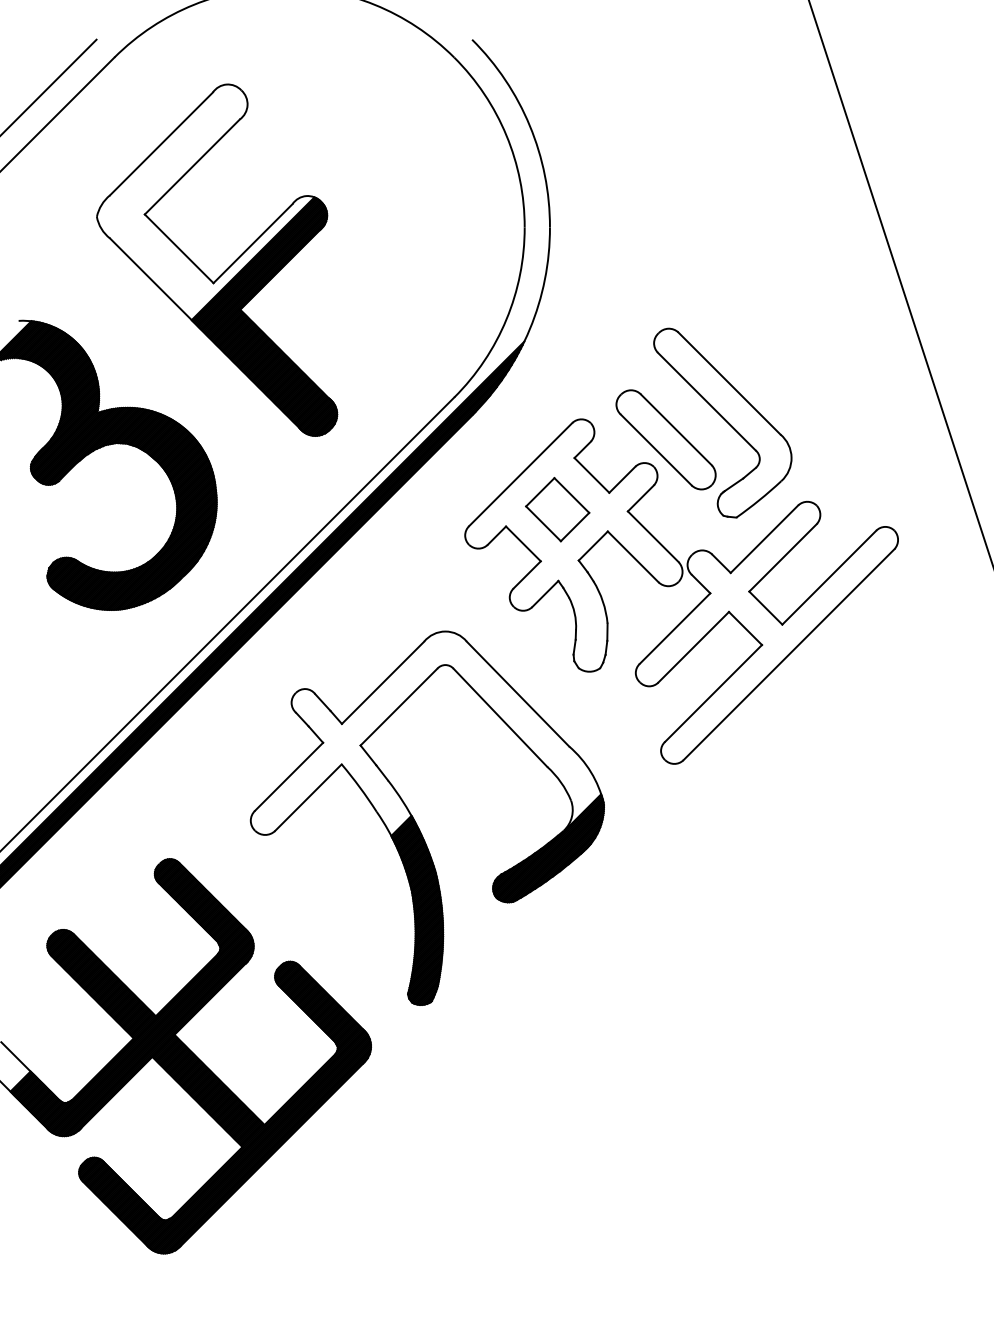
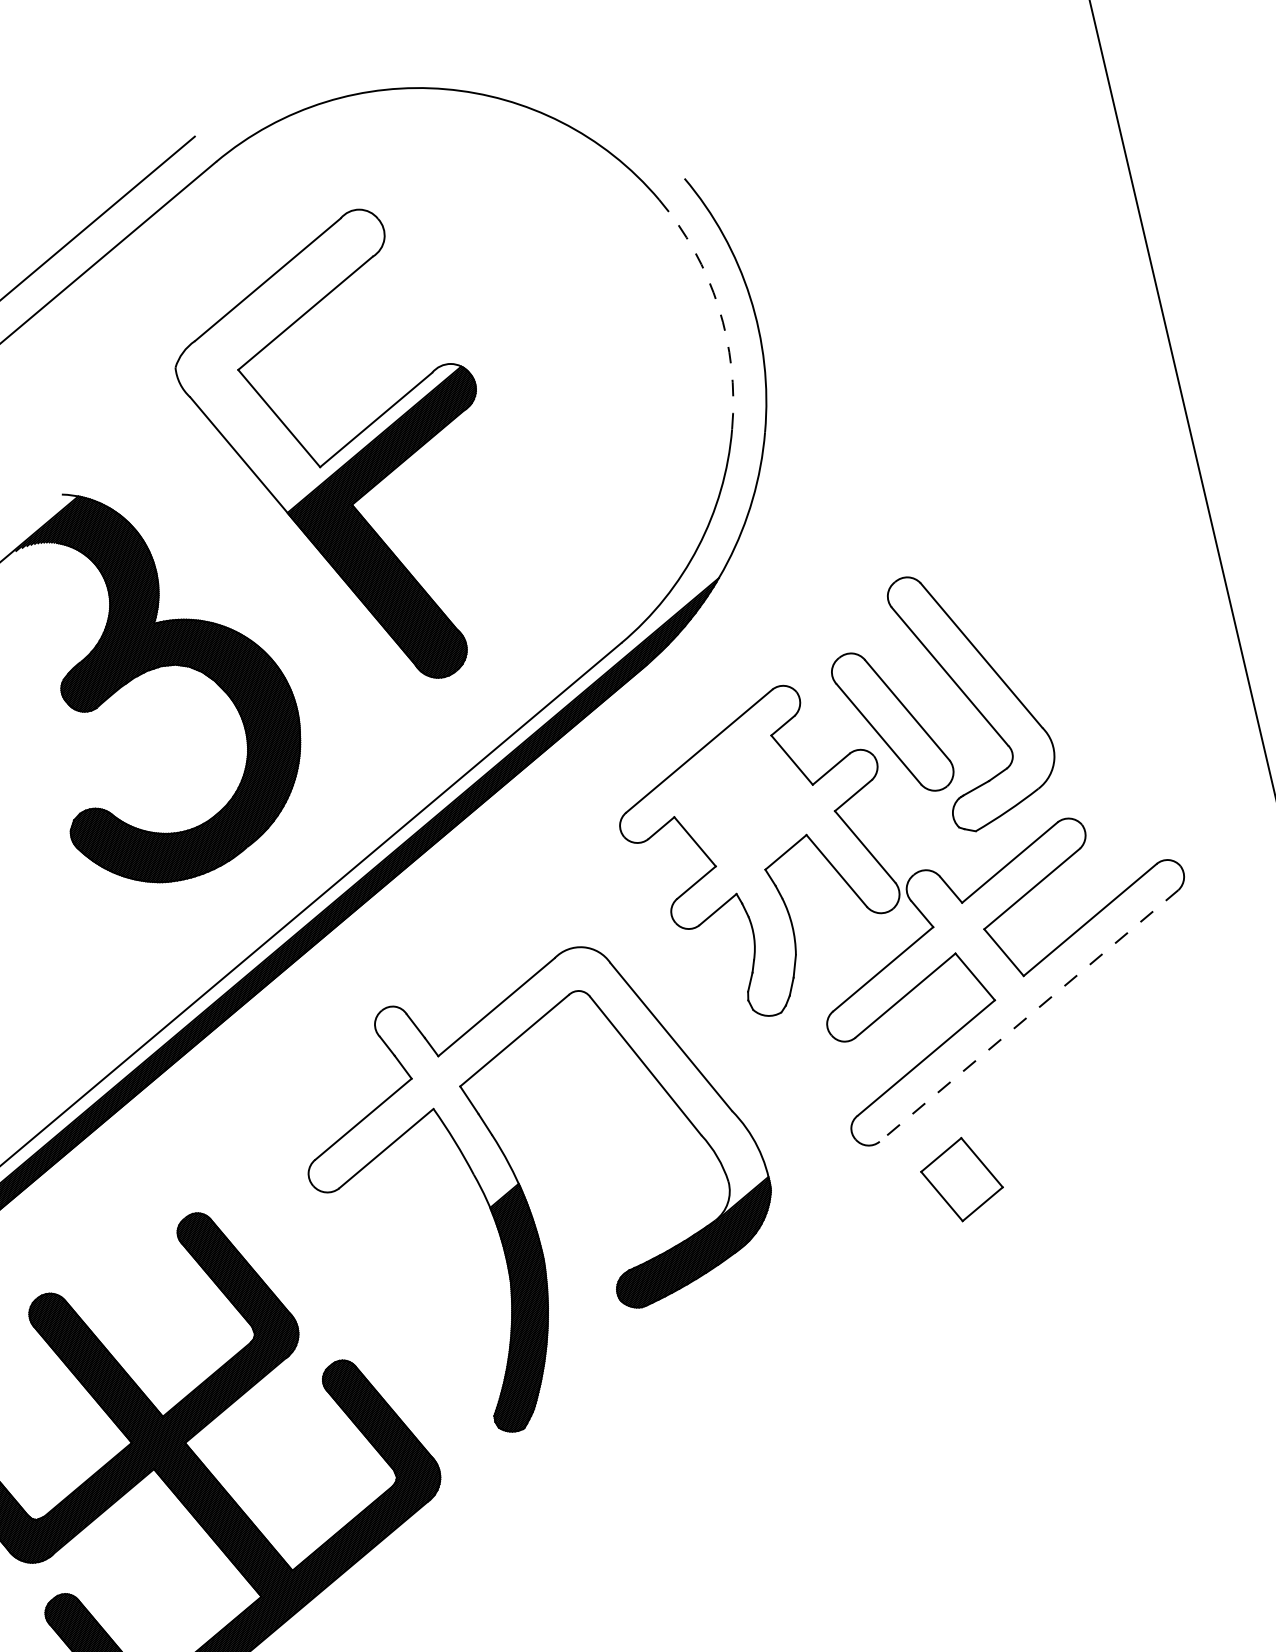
arc: (506, 135) -> (718, 307), solid -> dashed
part: (557, 509) -> (961, 1179), moved
line: (788, 655) -> (1028, 1016), solid -> dashed

